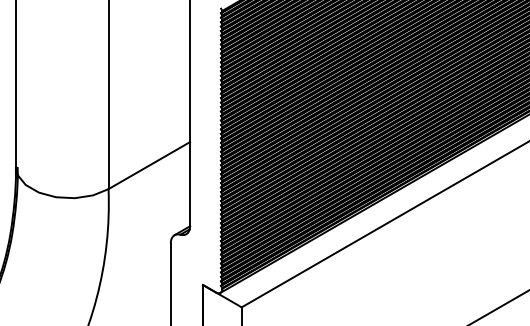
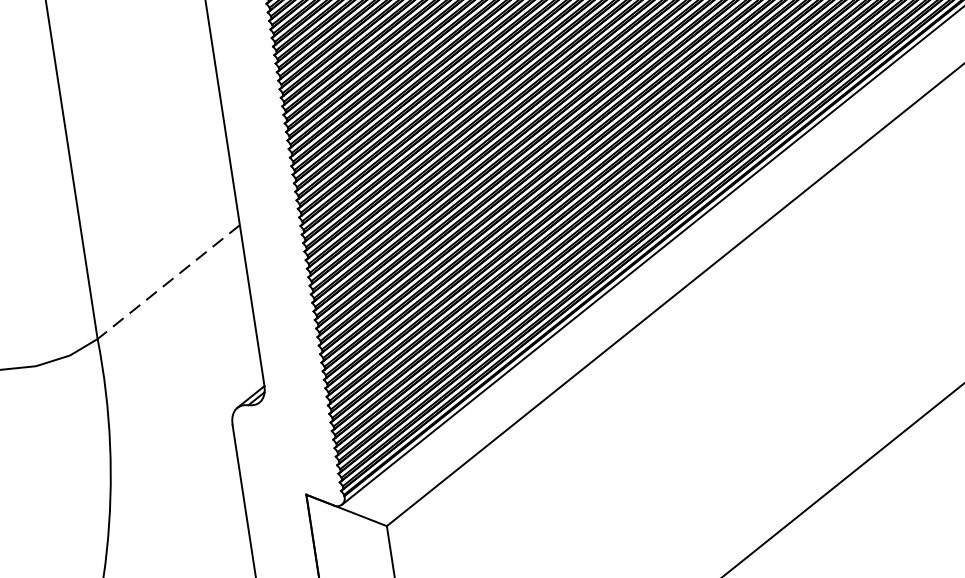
line: (148, 165) -> (167, 282), solid -> dashed

